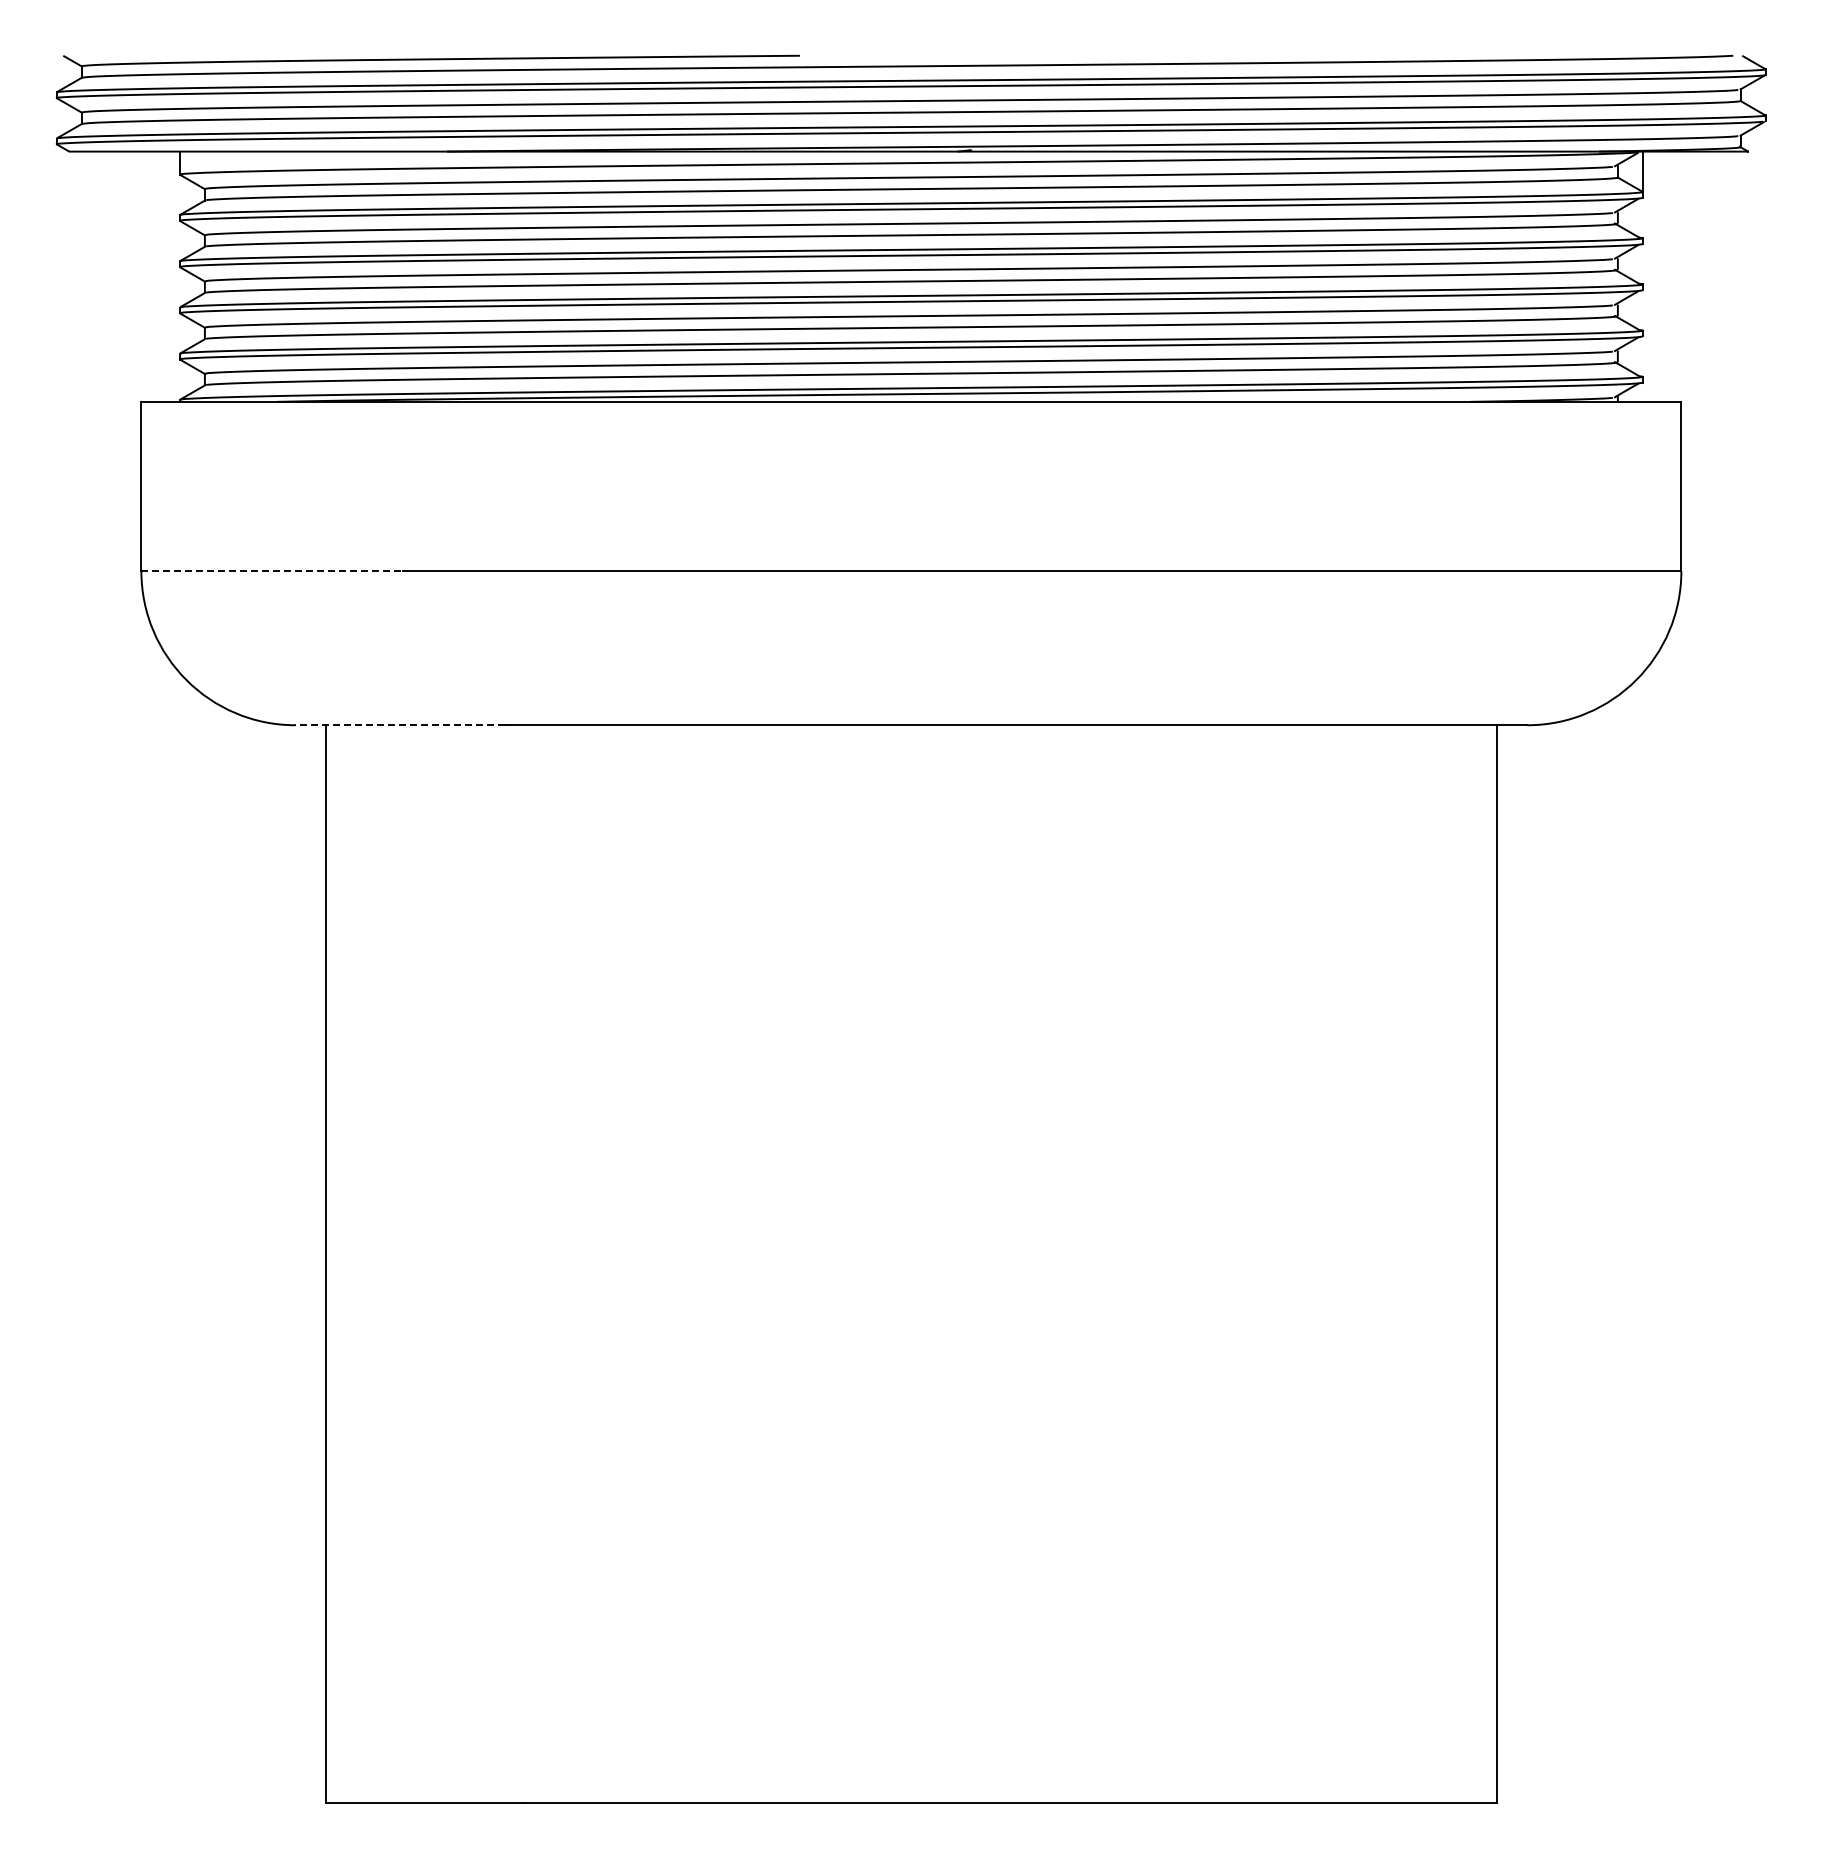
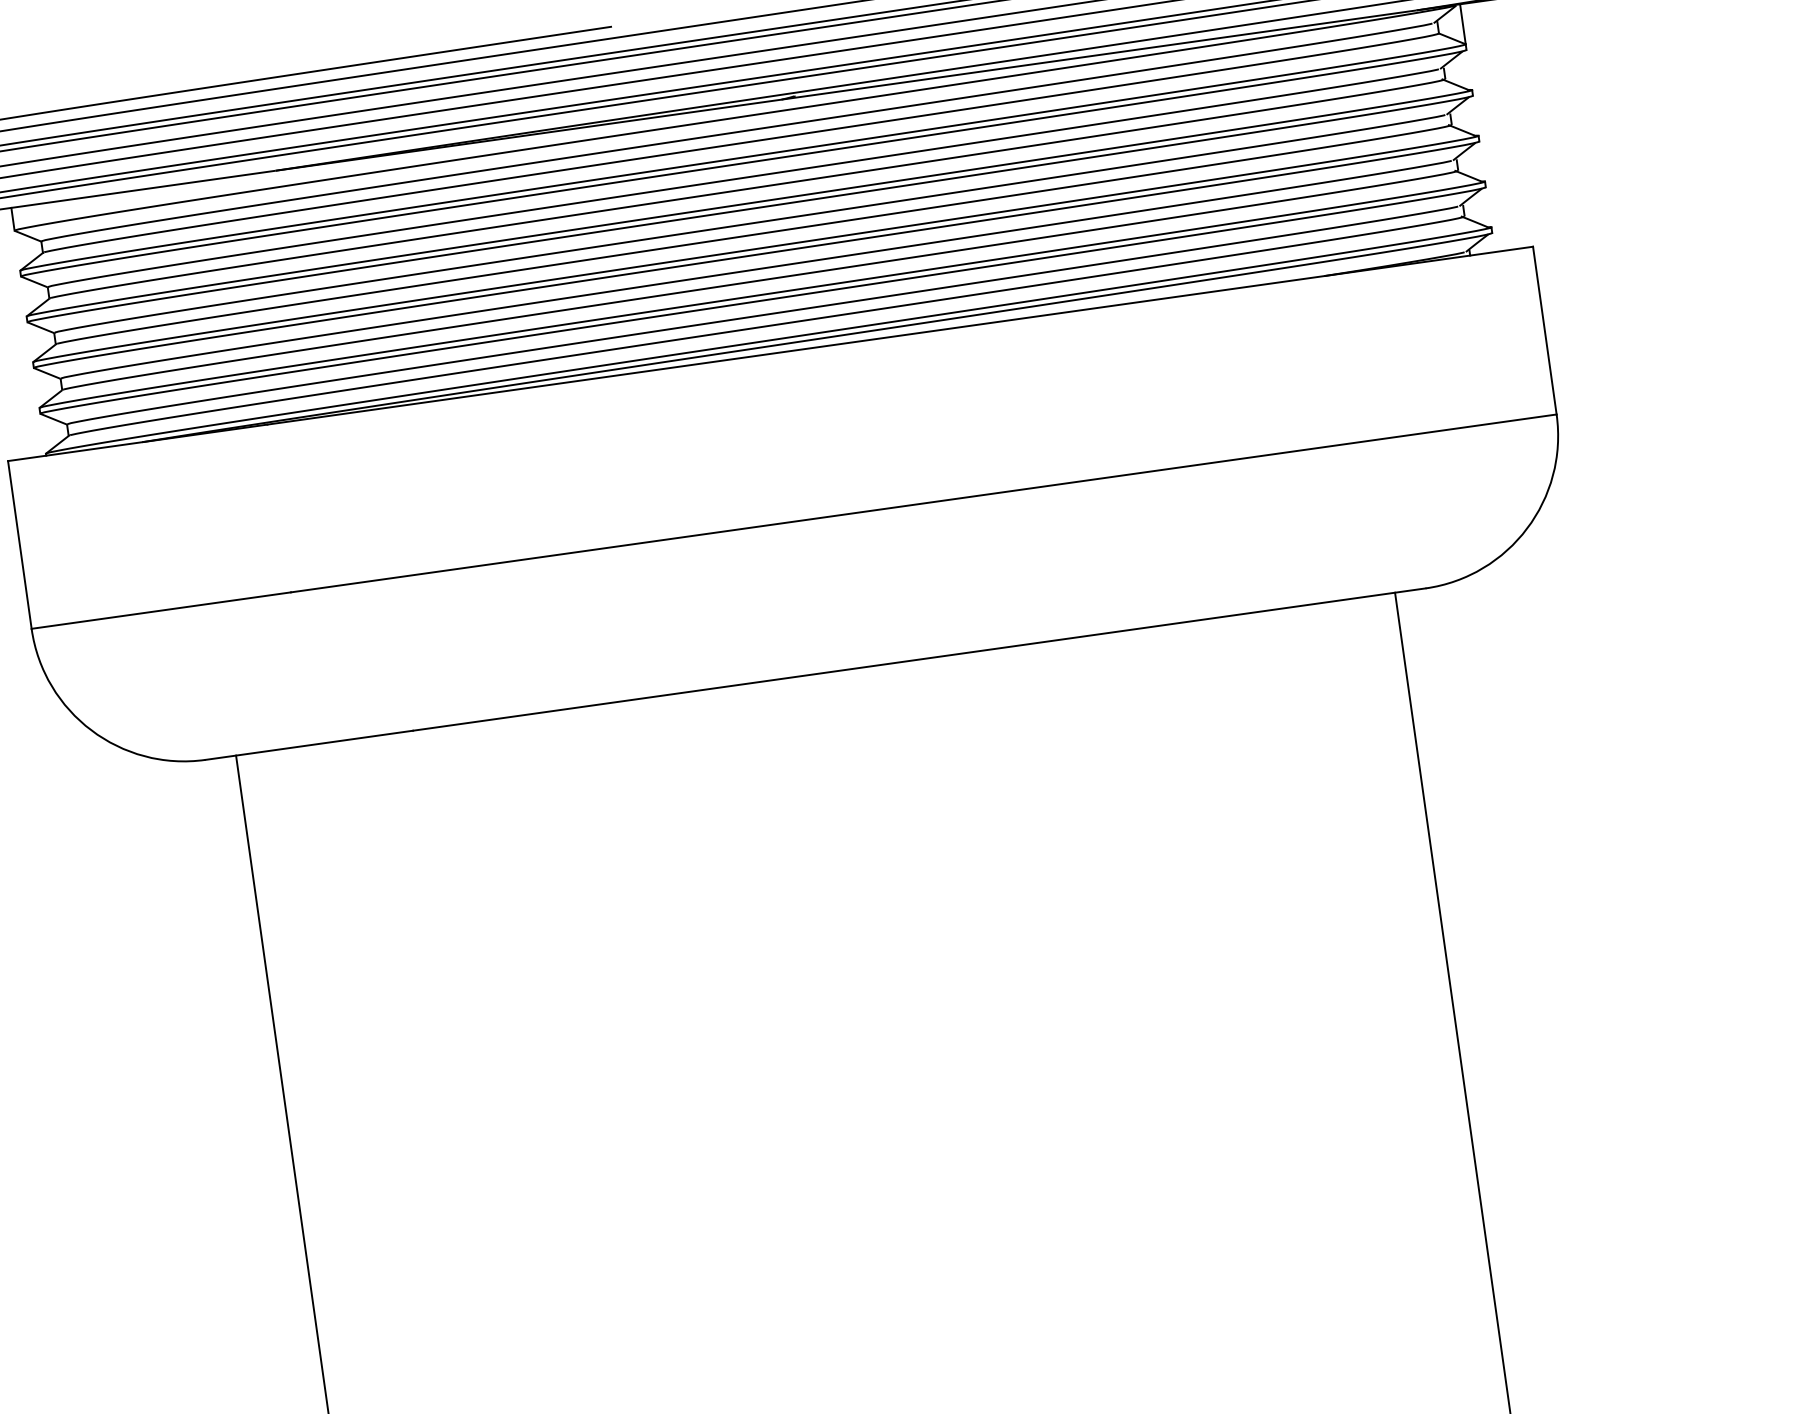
line: (272, 571) -> (161, 610), dashed -> solid
line: (400, 725) -> (309, 745), dashed -> solid

